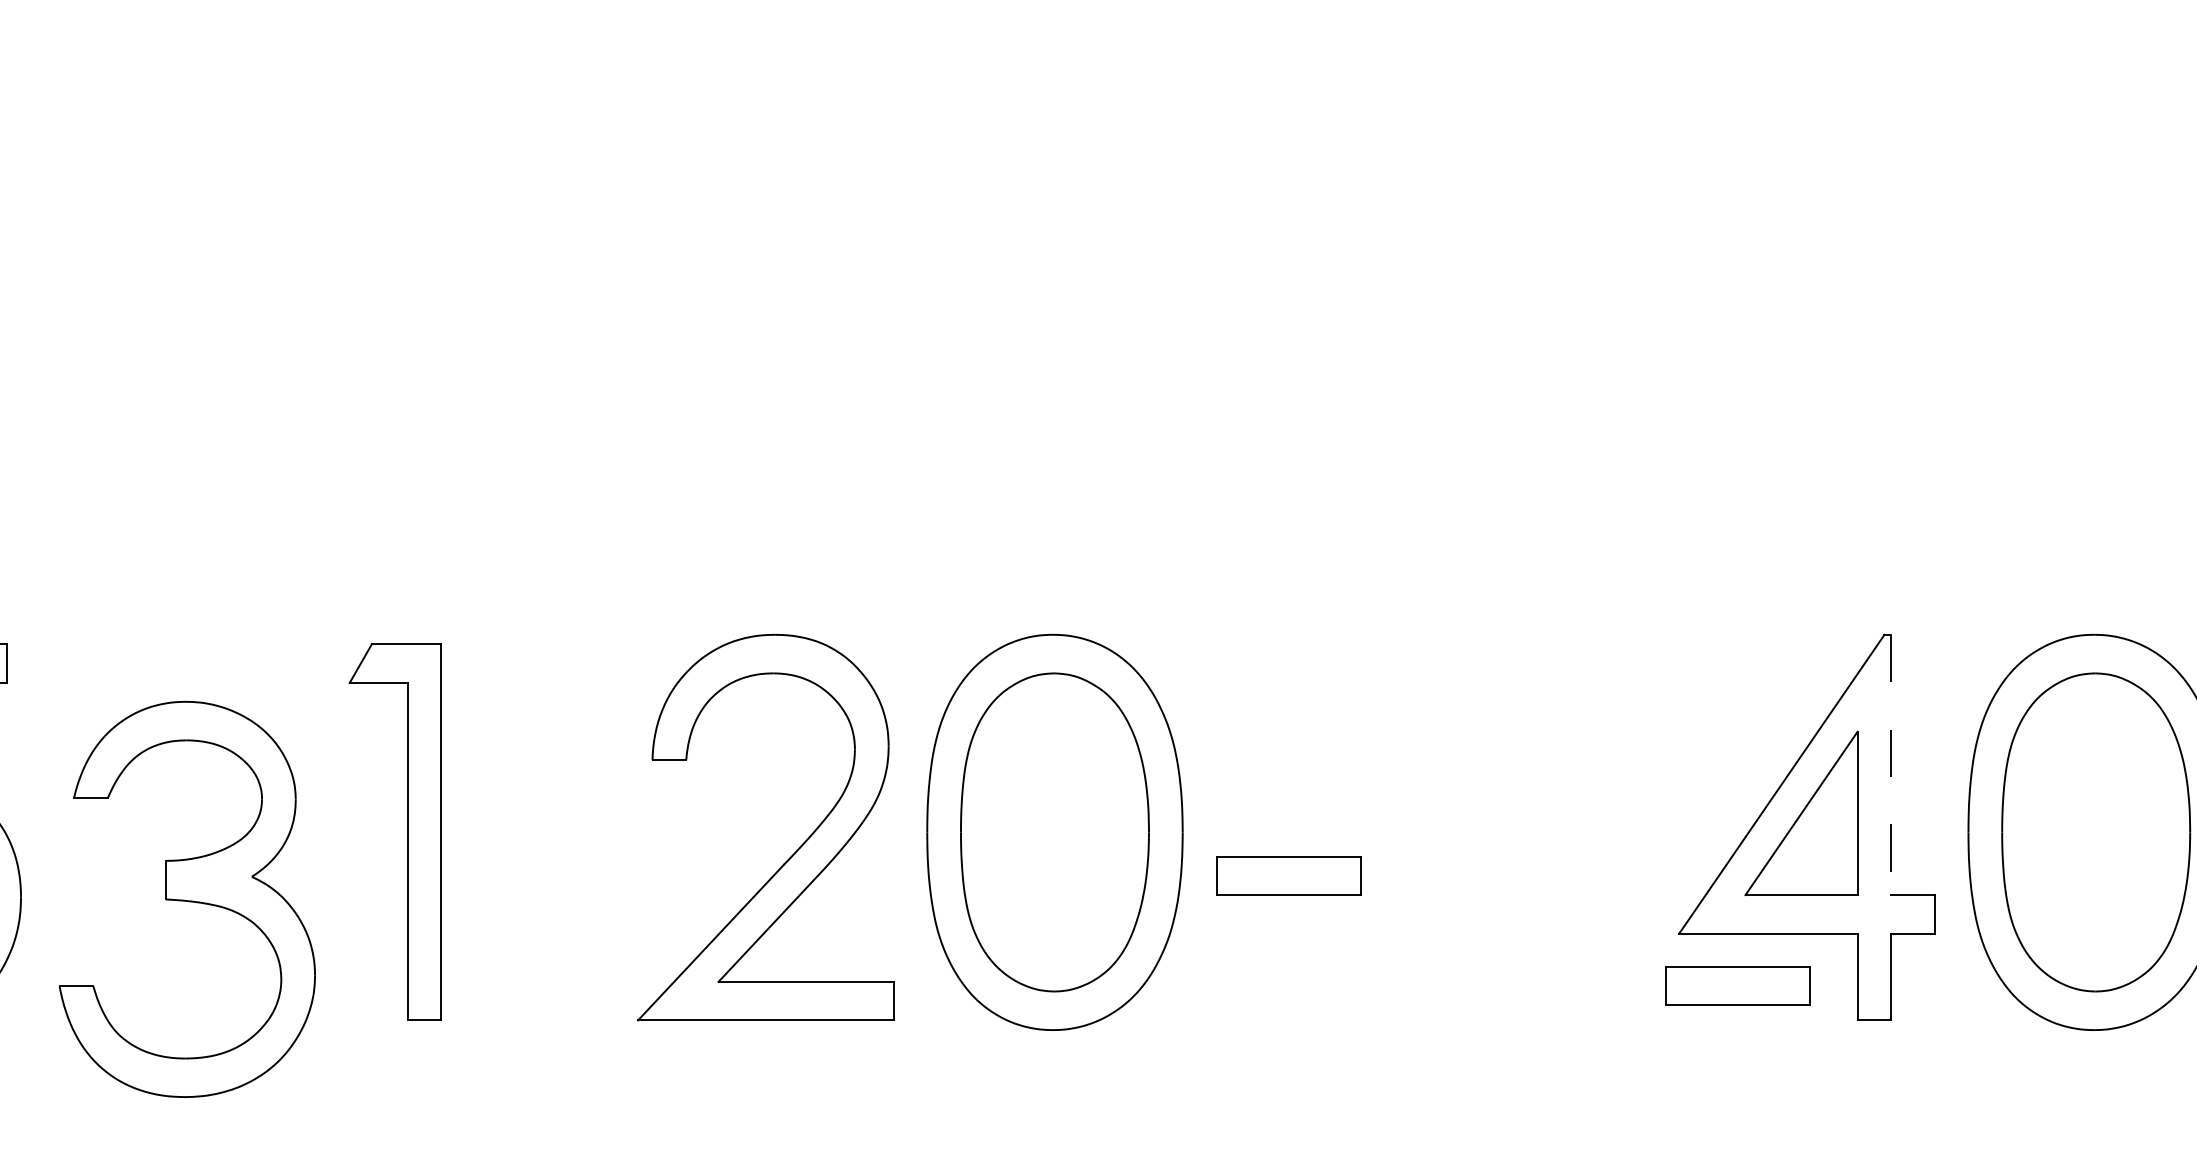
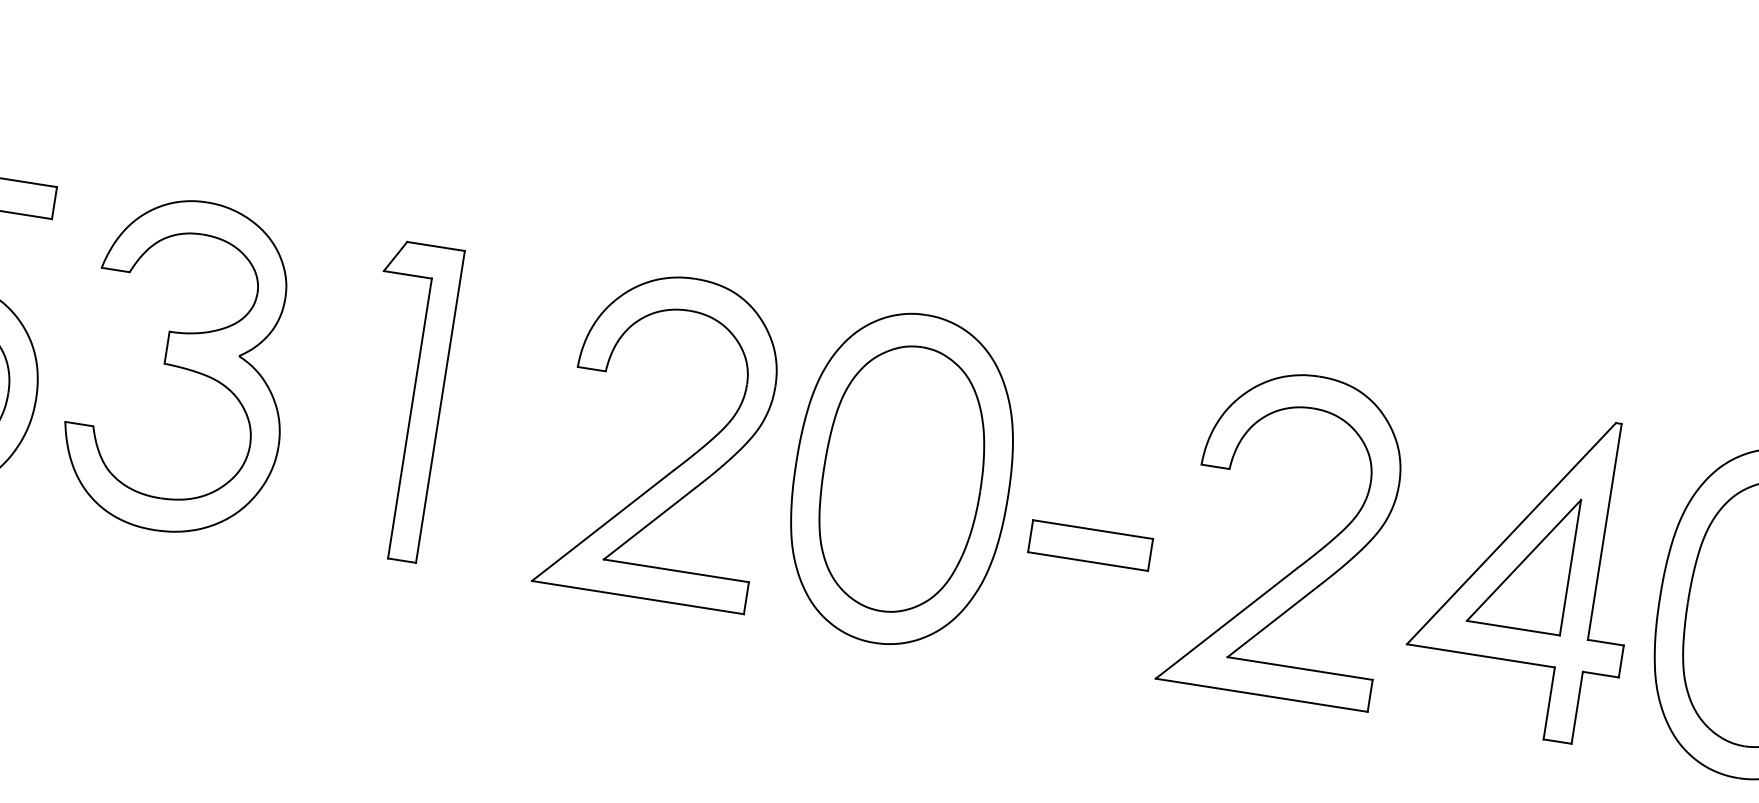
line: (1891, 765) -> (1604, 532), dashed -> solid
part: (407, 831) -> (412, 401), moved
part: (1544, 854) -> (1305, 561), added
part: (186, 898) -> (181, 365), moved
part: (1737, 985) -> (1448, 694), removed

